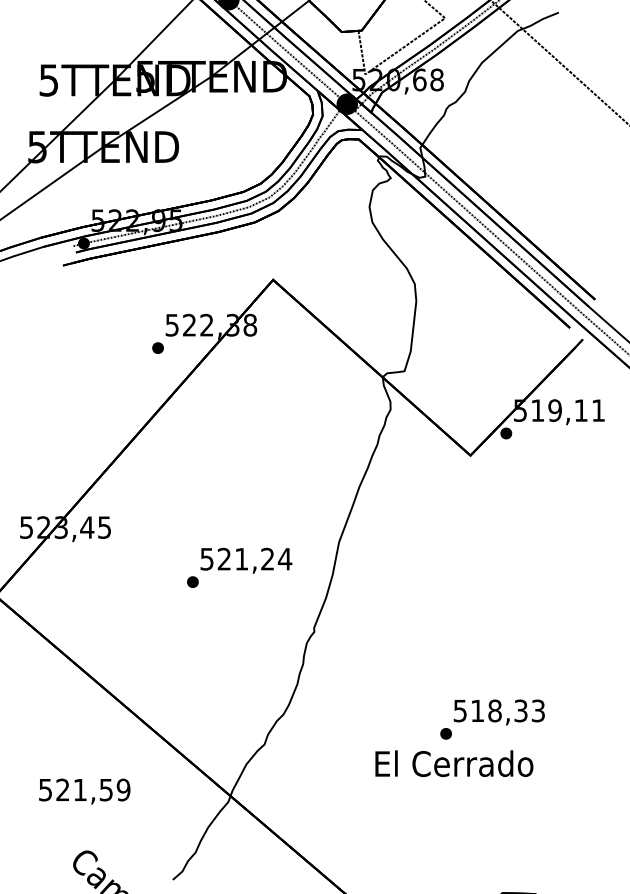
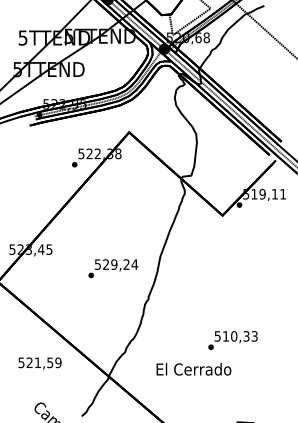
text: (242, 558) -> (114, 264), 521,24 -> 529,24
text: (495, 711) -> (234, 336), 518,33 -> 510,33
text: (453, 763) -> (193, 369), moved
text: (83, 791) -> (39, 363), moved

